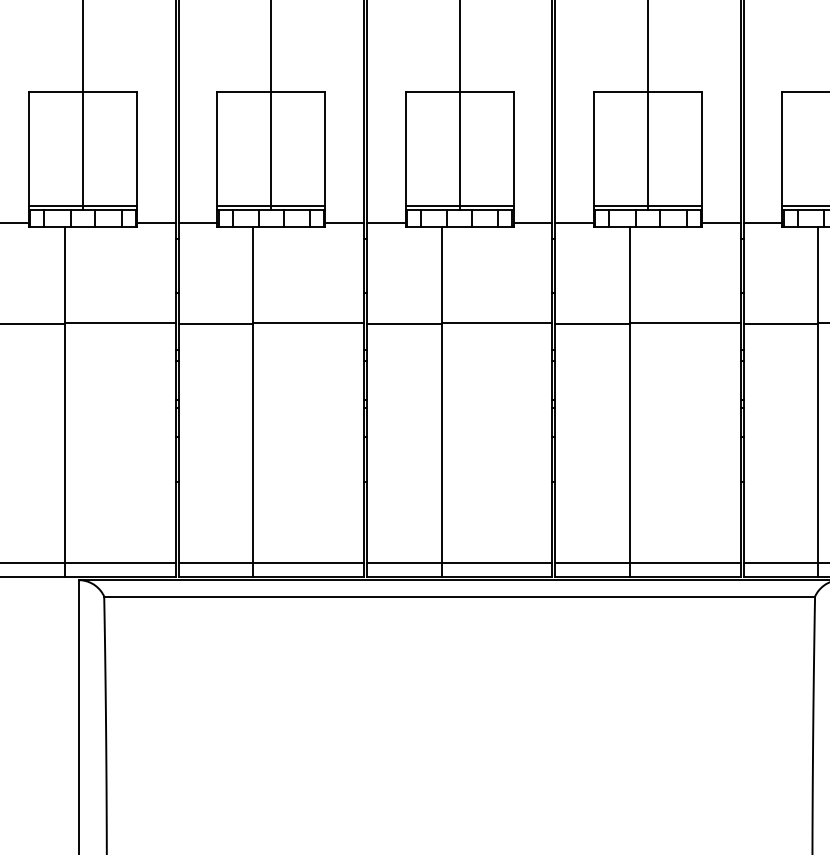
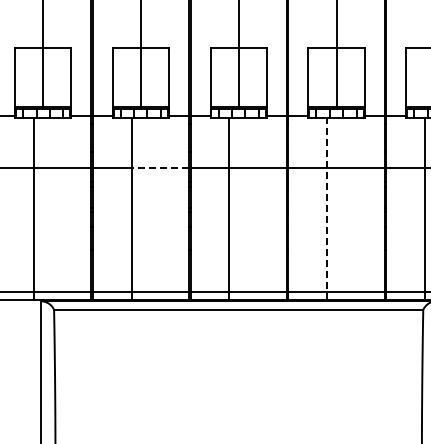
line: (309, 322) -> (160, 167), solid -> dashed
line: (630, 401) -> (327, 208), solid -> dashed

